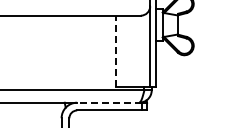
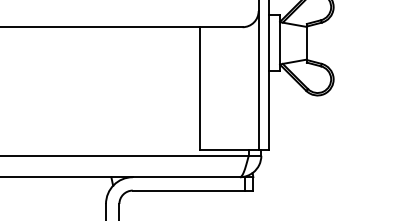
line: (116, 51) -> (200, 88), dashed -> solid
line: (109, 102) -> (188, 176), dashed -> solid

